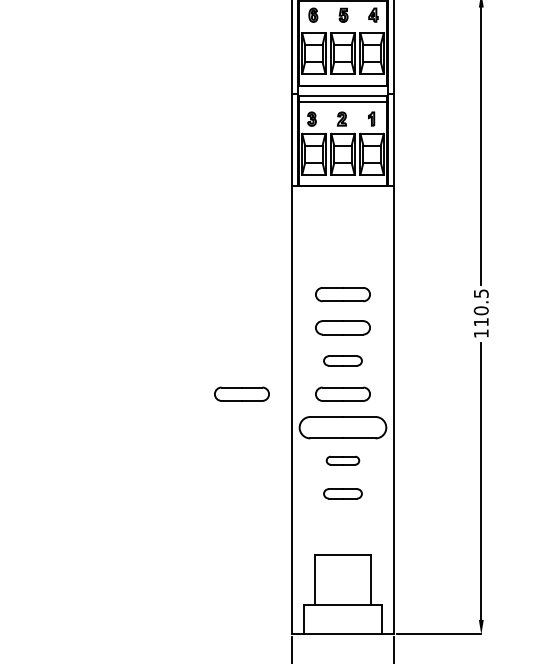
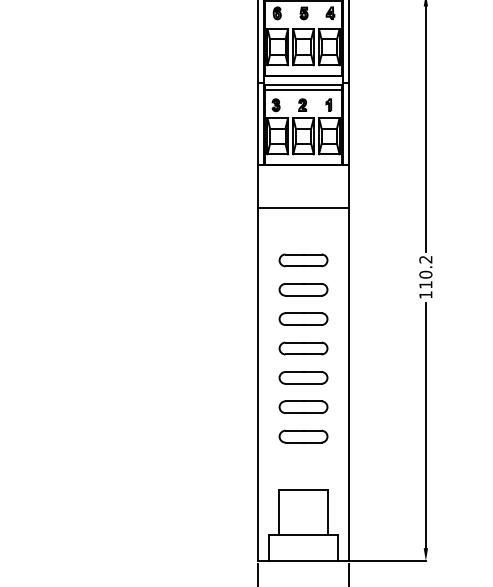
line: (342, 235) -> (303, 208), added
text: (480, 293) -> (425, 259), 110.5 -> 110.2
part: (342, 360) -> (303, 318), size x1.43
part: (241, 393) -> (213, 347), removed
part: (342, 426) -> (303, 377), size x0.62
part: (342, 460) -> (303, 407), size x1.67
part: (342, 493) -> (303, 436), size x1.43

